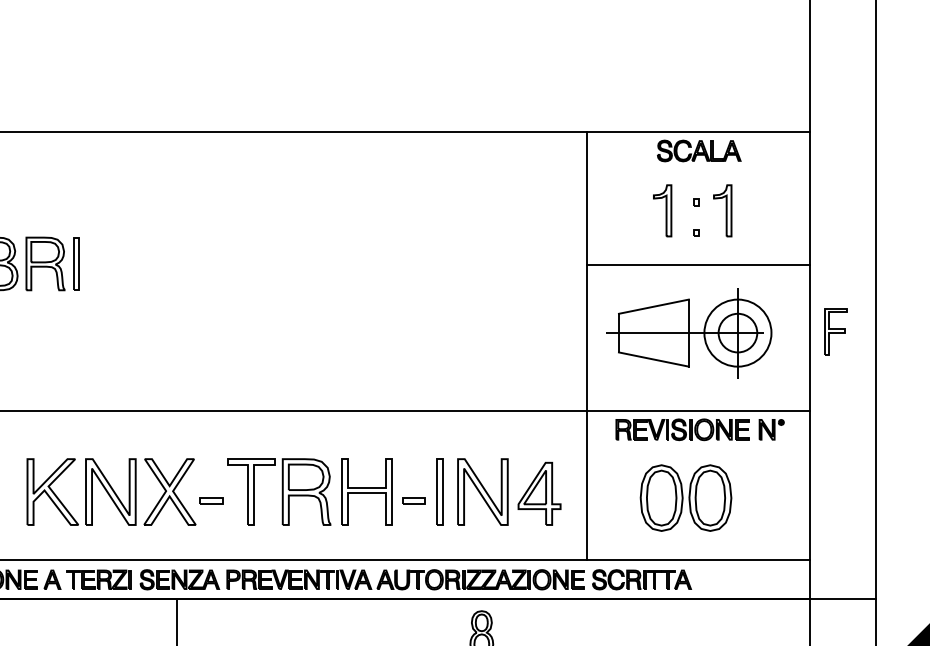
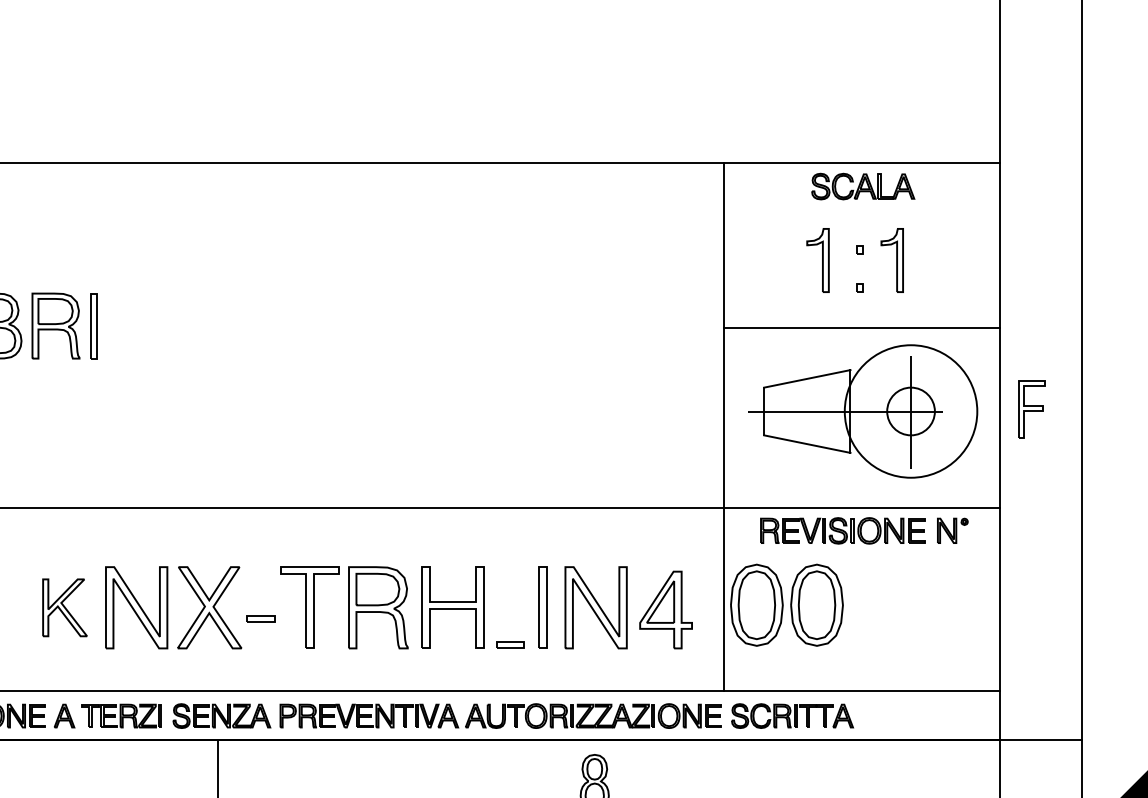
circle: (737, 333) -> (910, 411), size x1.6
part: (52, 491) -> (64, 607), size x0.7
part: (685, 497) -> (786, 604), moved
part: (413, 500) -> (510, 644), moved

